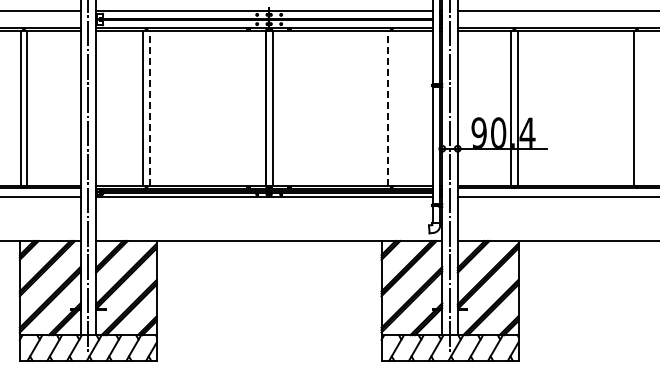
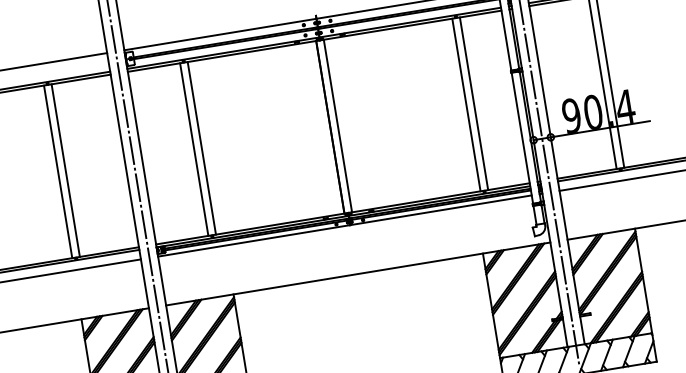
line: (150, 108) -> (202, 148), dashed -> solid
line: (388, 108) -> (466, 105), dashed -> solid
line: (395, 108) -> (474, 103), added

